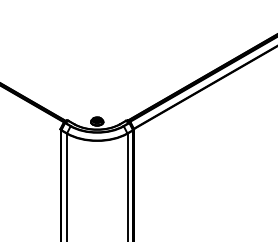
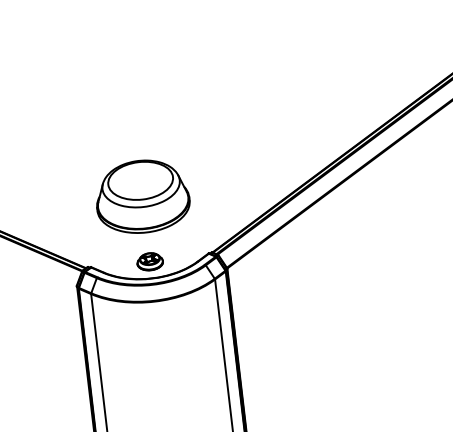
part: (96, 89) -> (140, 196), added

